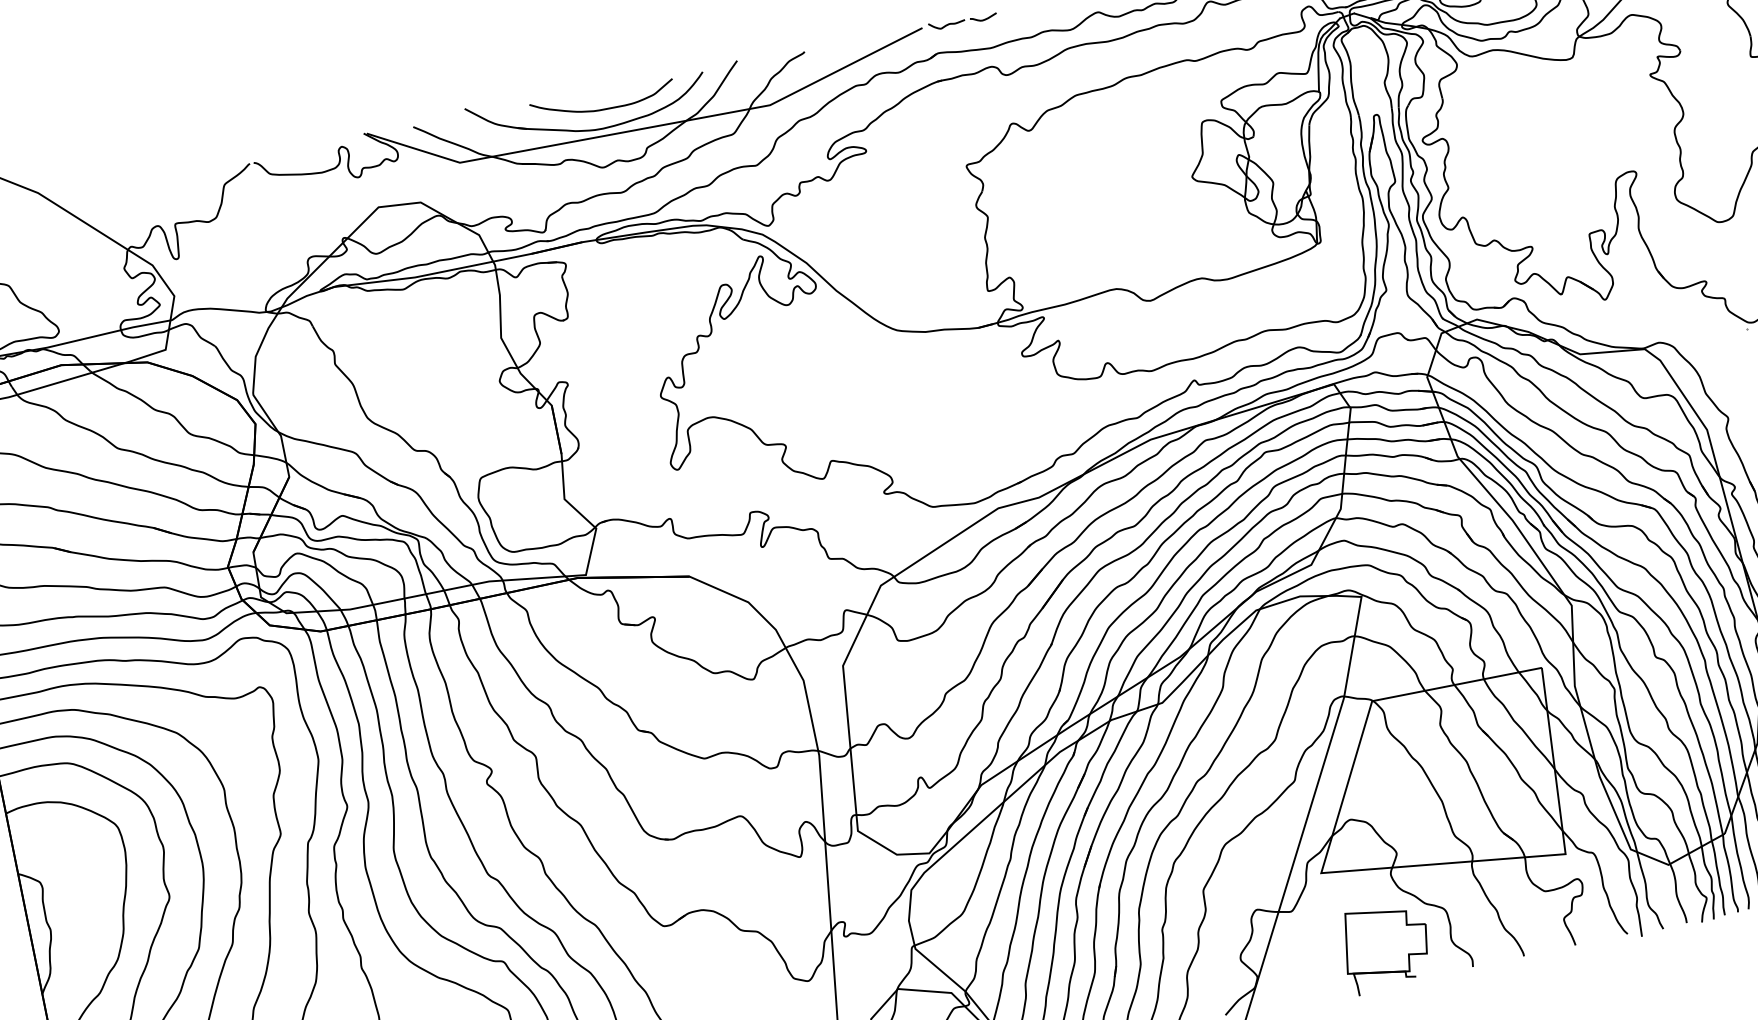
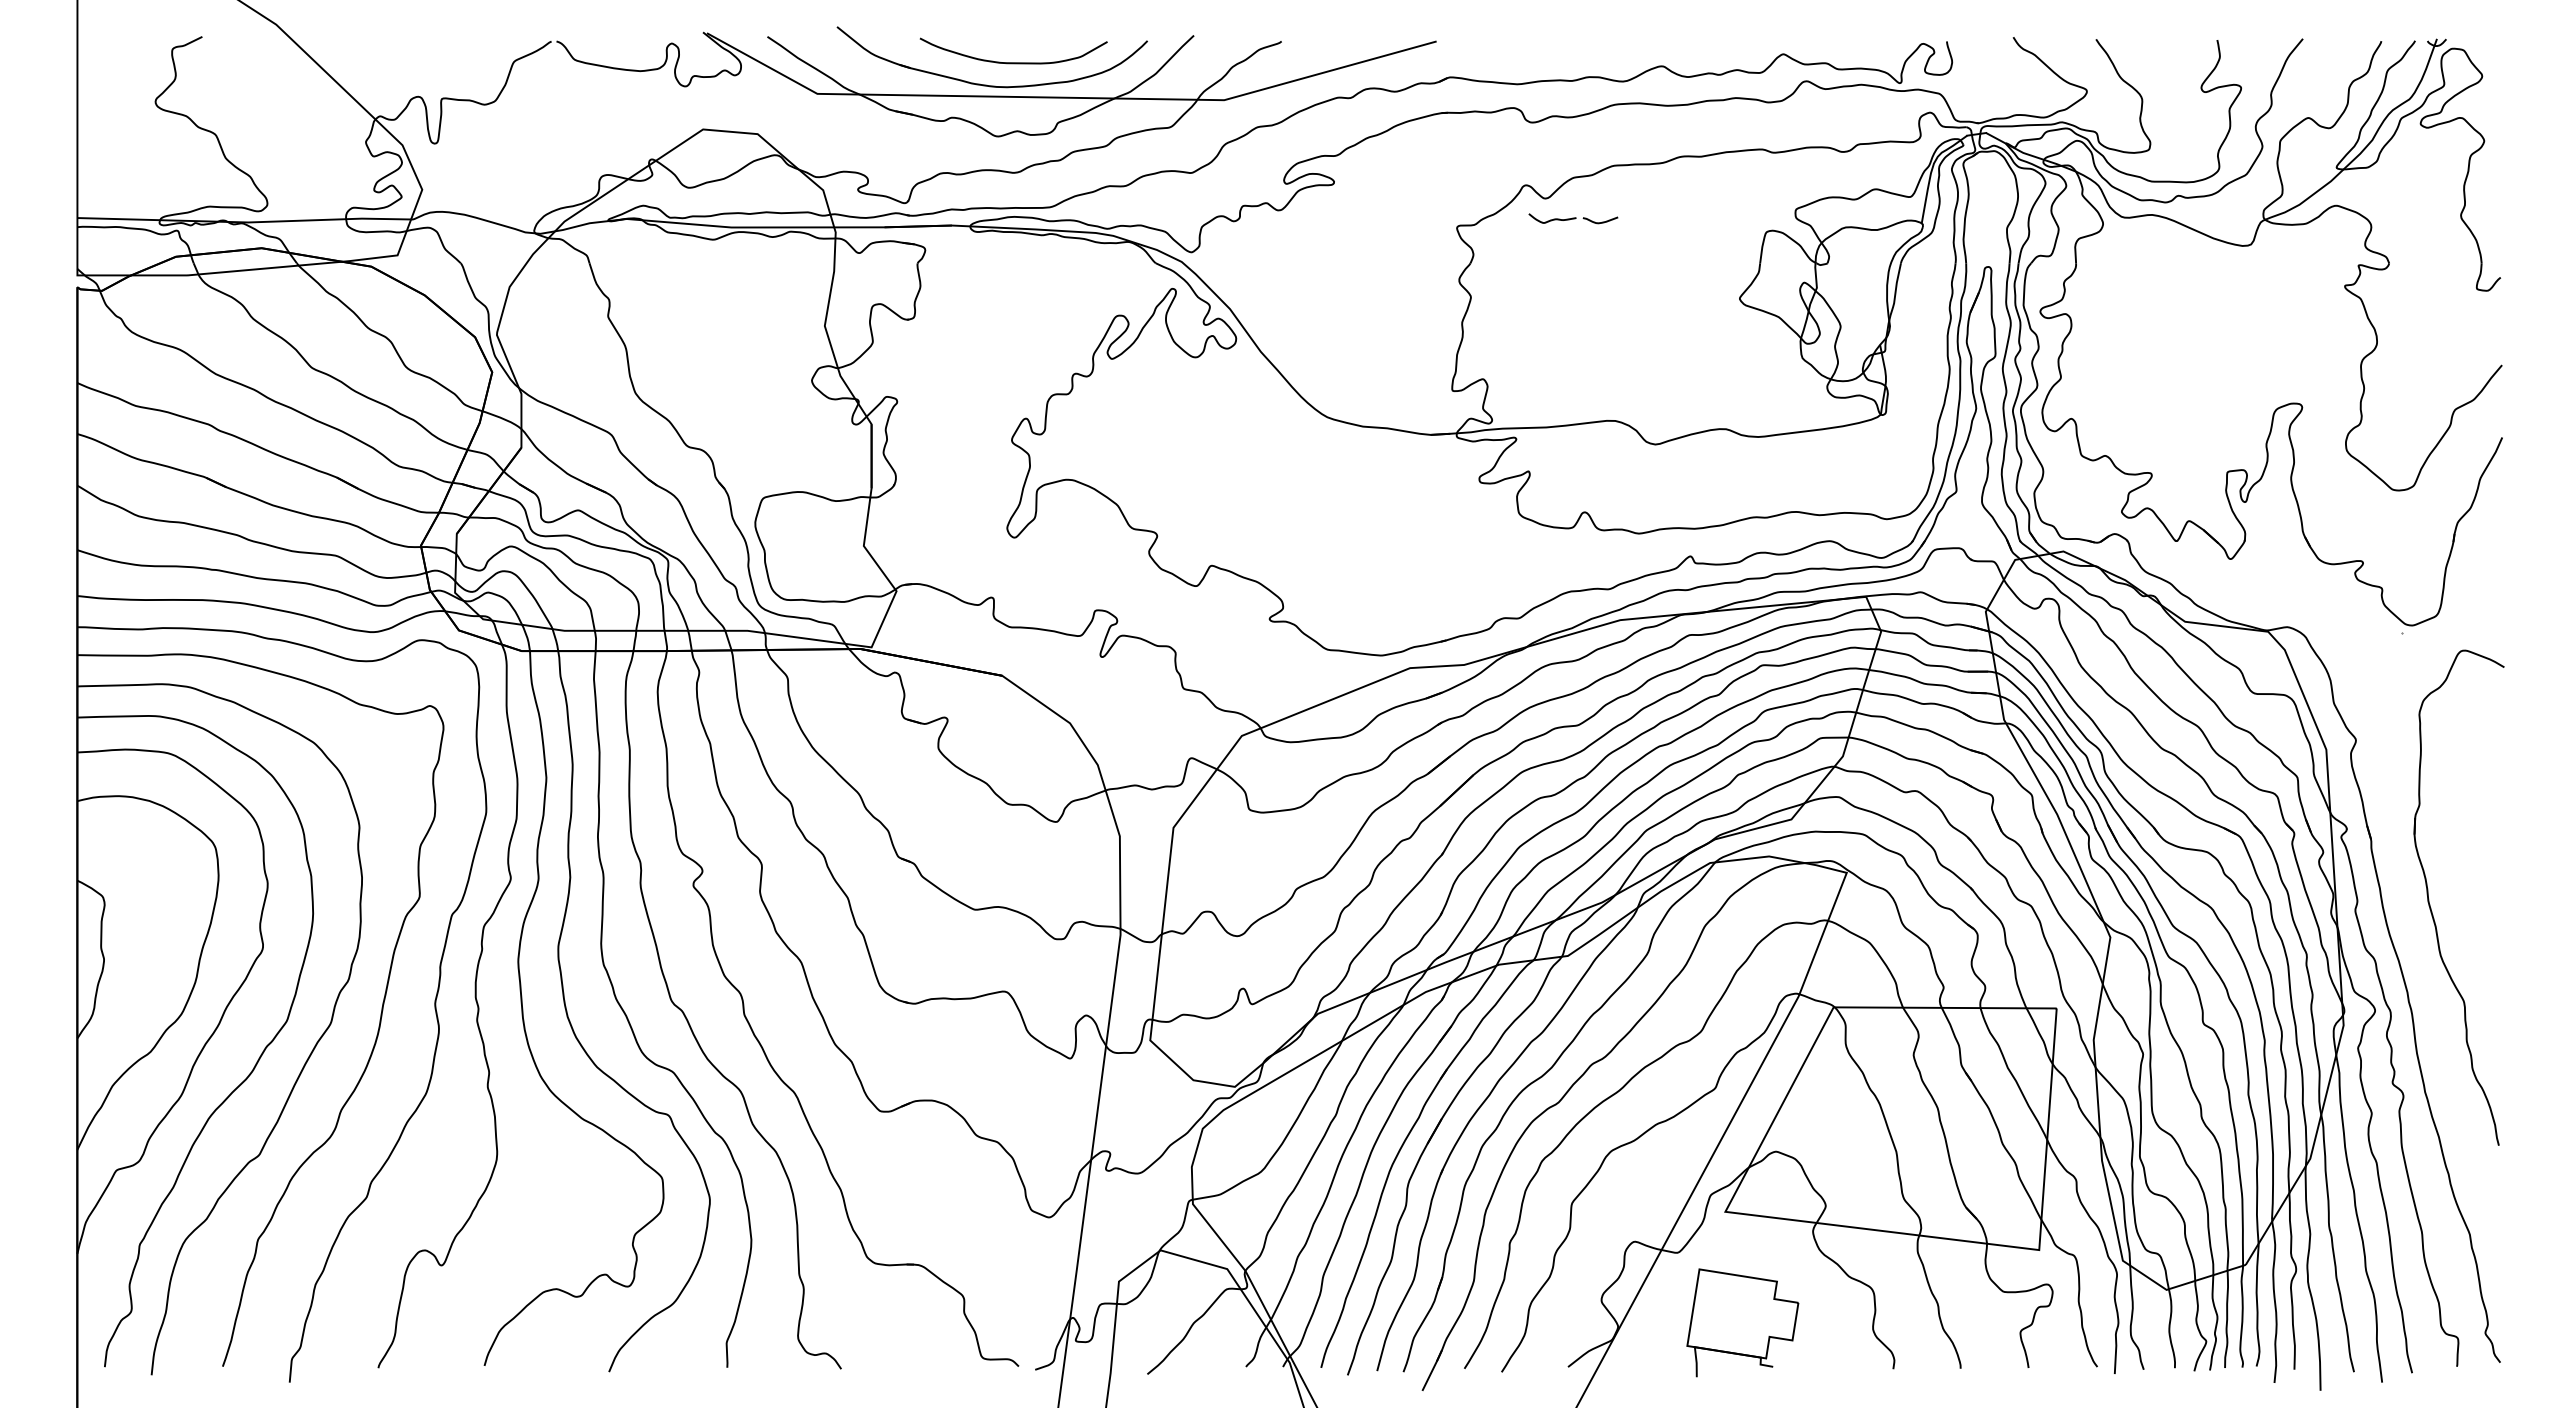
part: (962, 20) -> (1573, 218), moved
part: (1386, 947) -> (1742, 1322), moved

